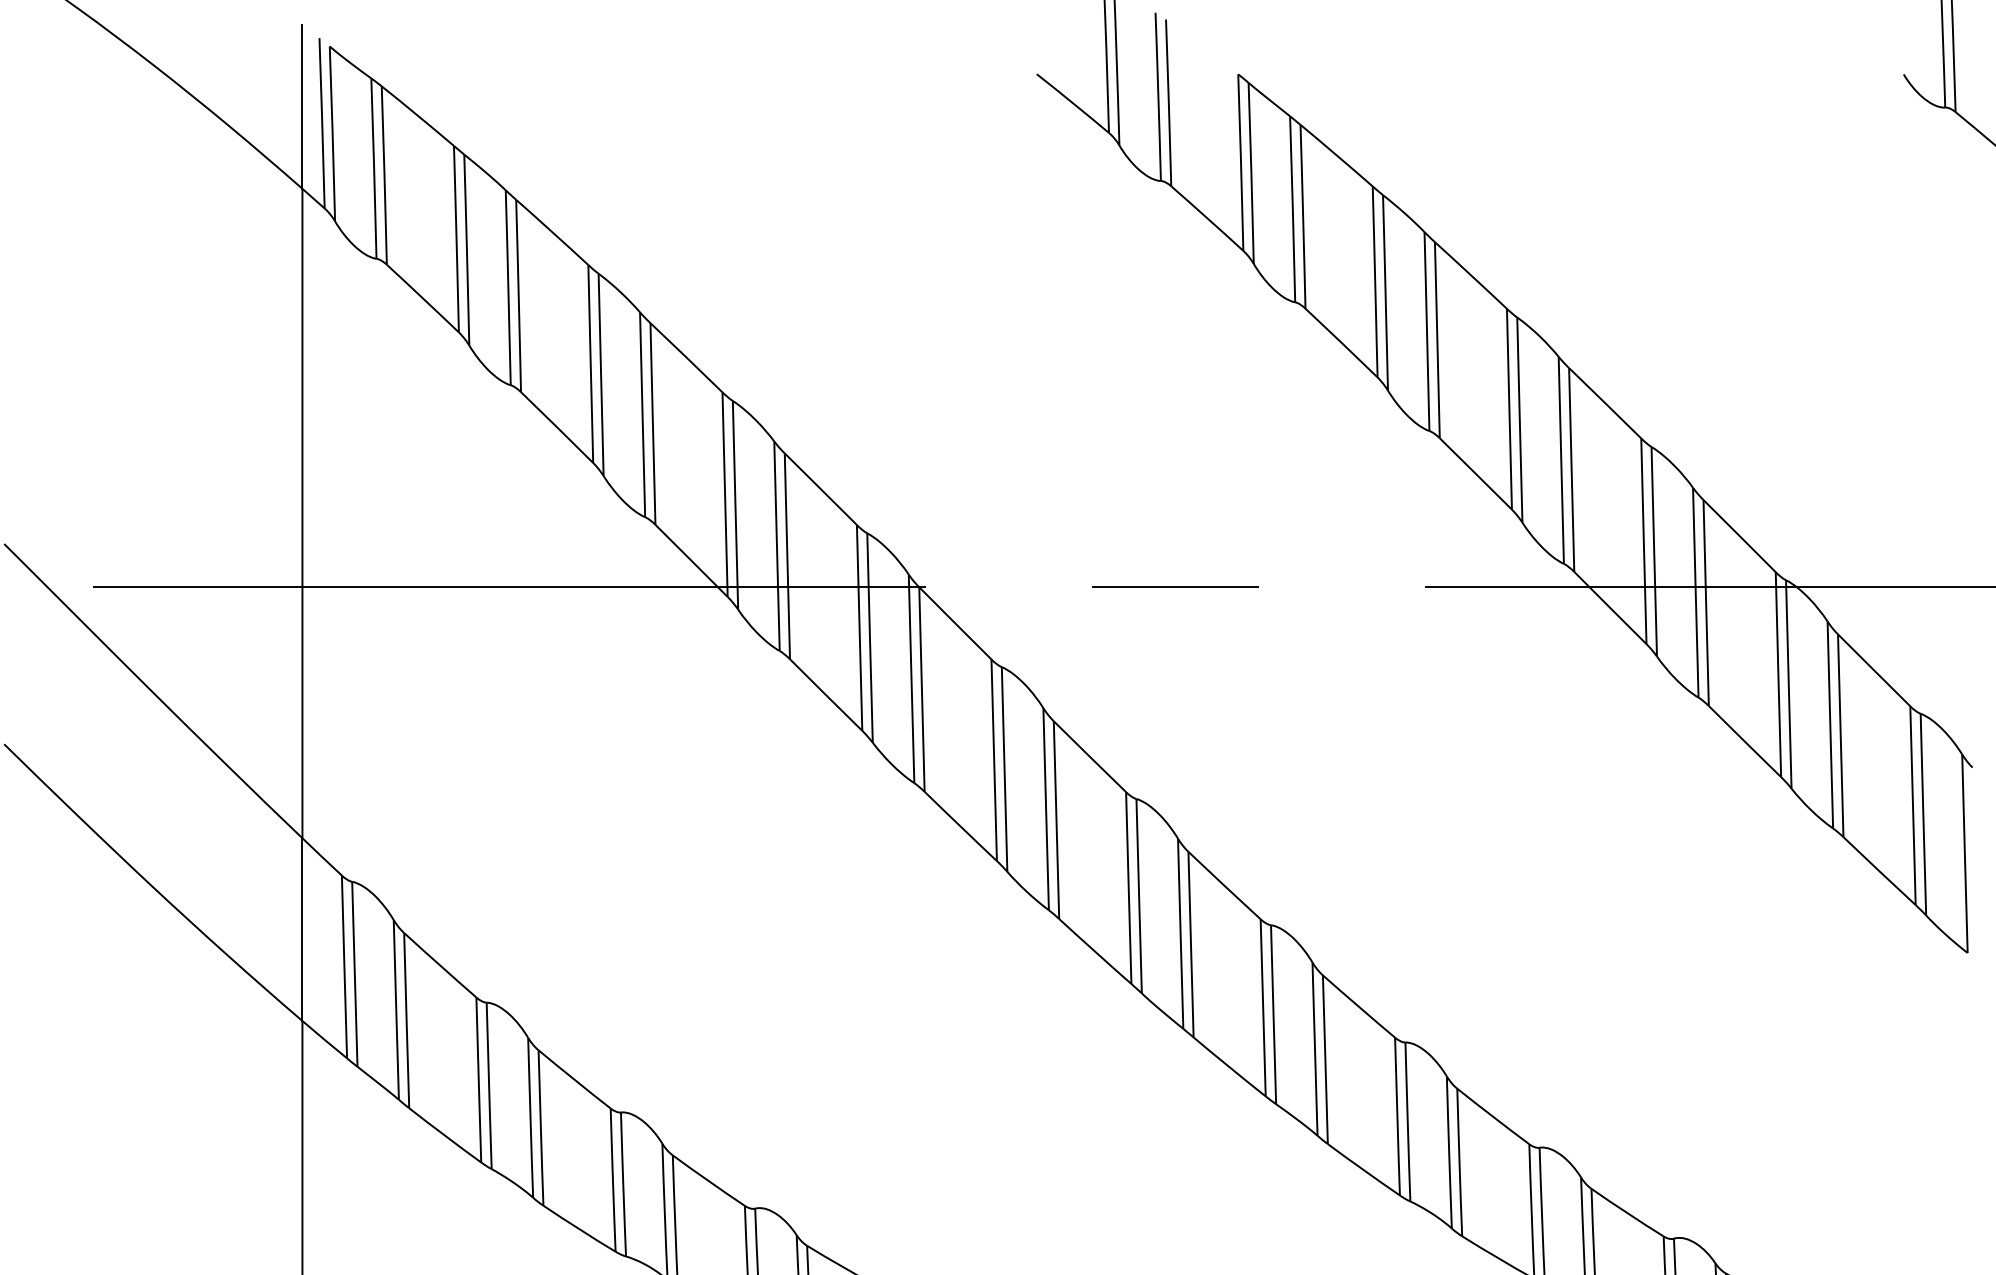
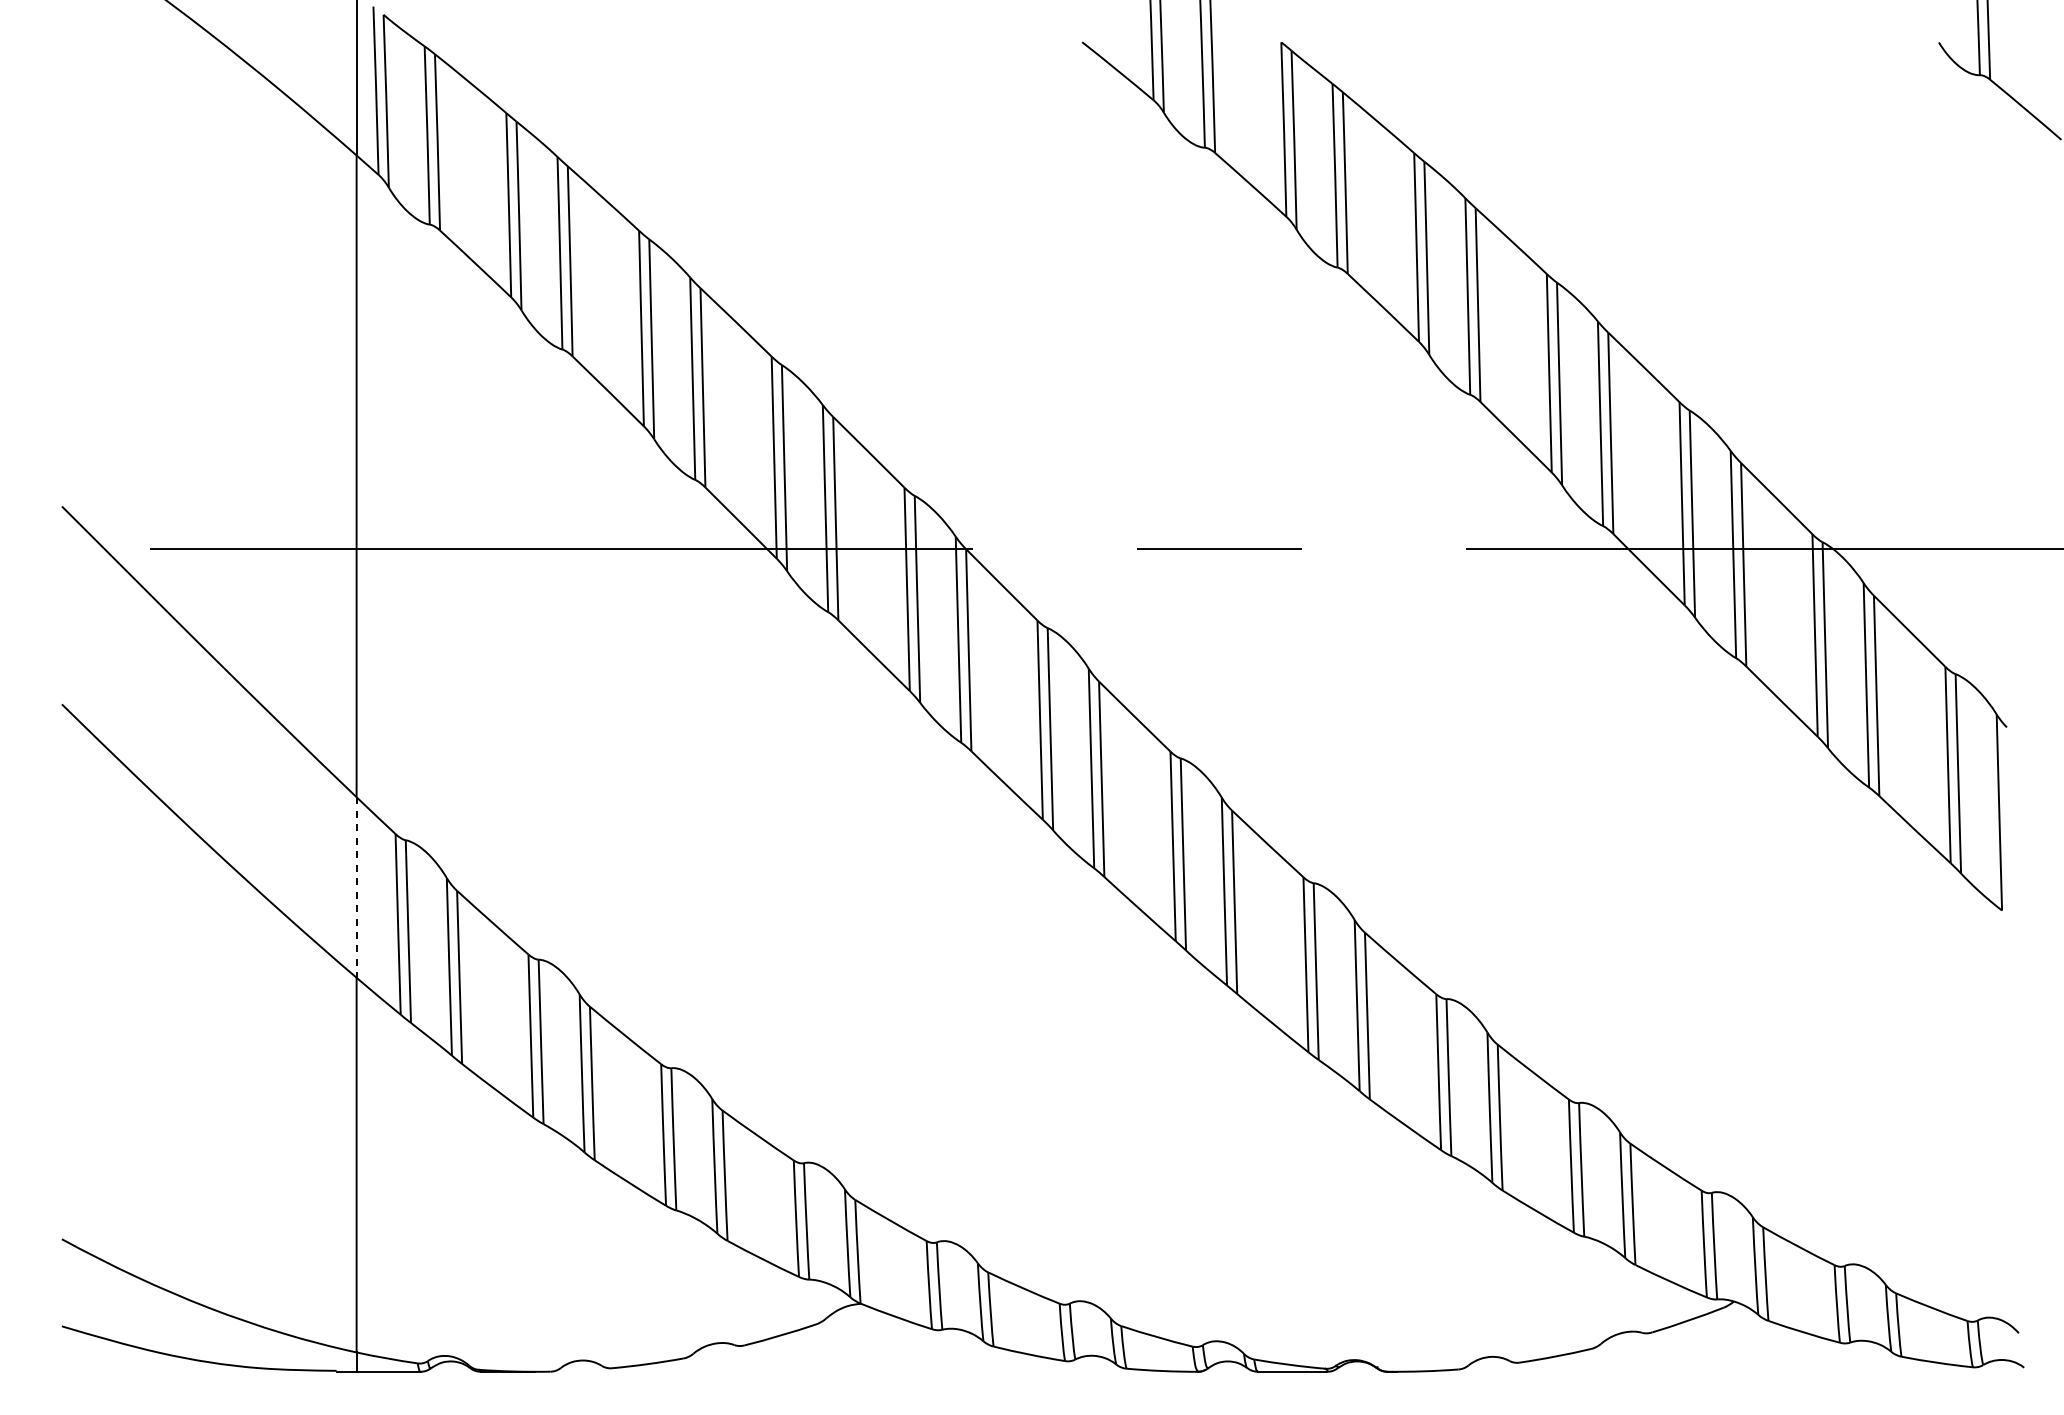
line: (302, 930) -> (356, 888), solid -> dashed

